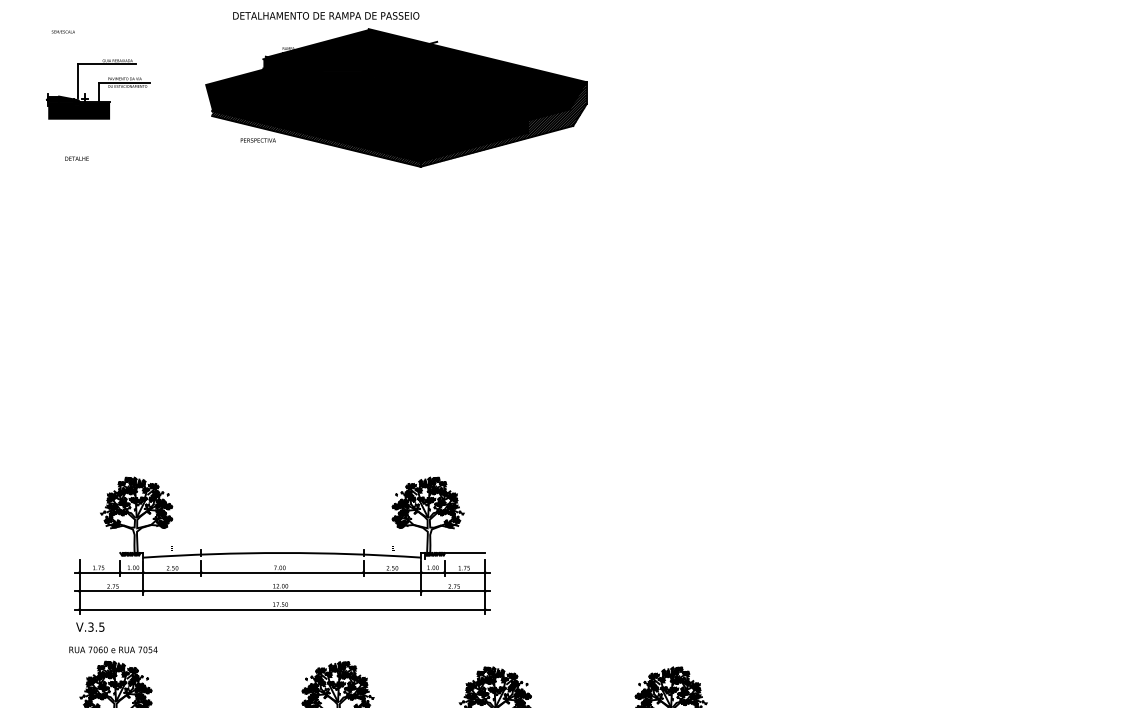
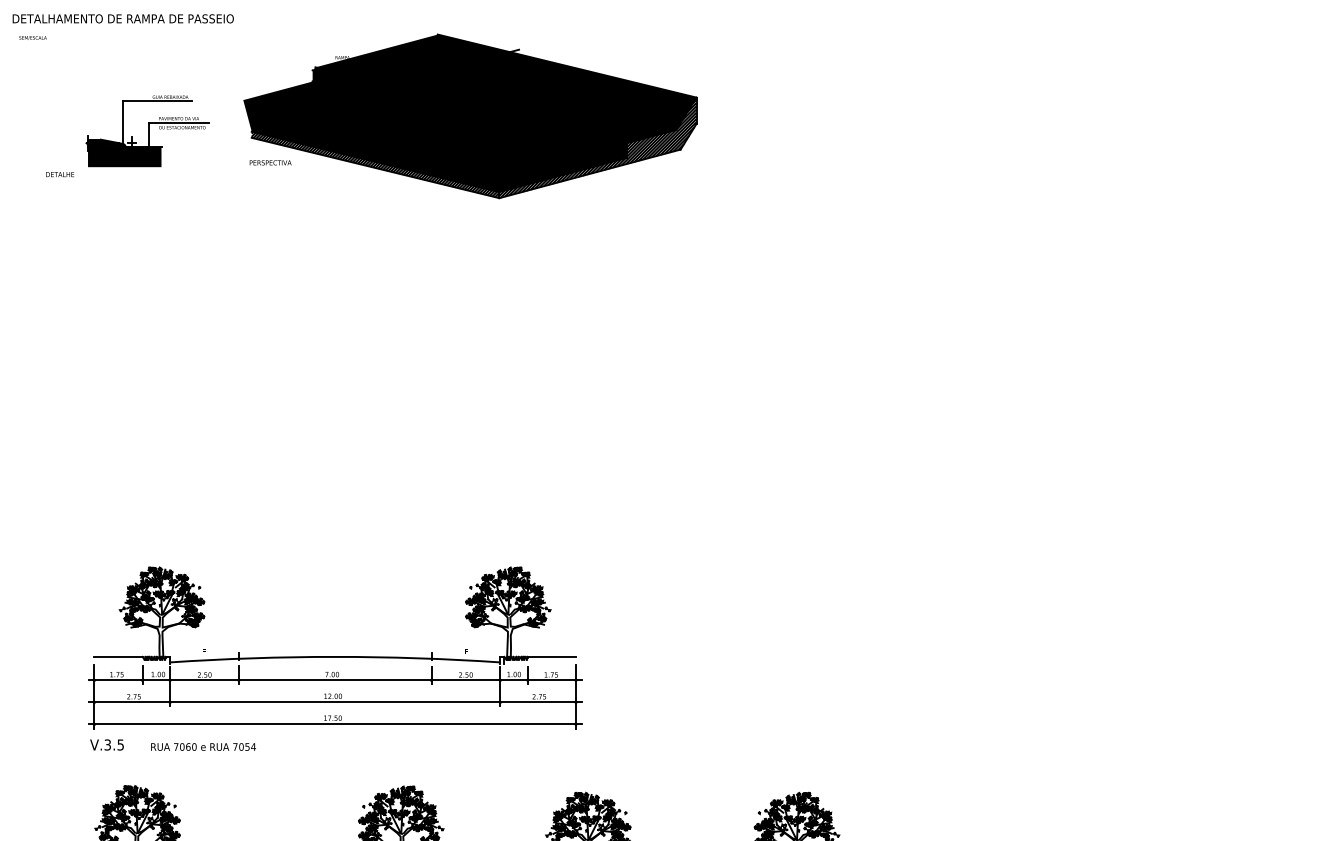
text: (325, 15) -> (122, 18), moved
text: (62, 31) -> (32, 37), moved
part: (98, 89) -> (147, 131), moved
text: (258, 140) -> (270, 162), moved
text: (77, 158) -> (60, 174), moved
line: (99, 552) -> (118, 656), added
text: (113, 649) -> (203, 746), moved

